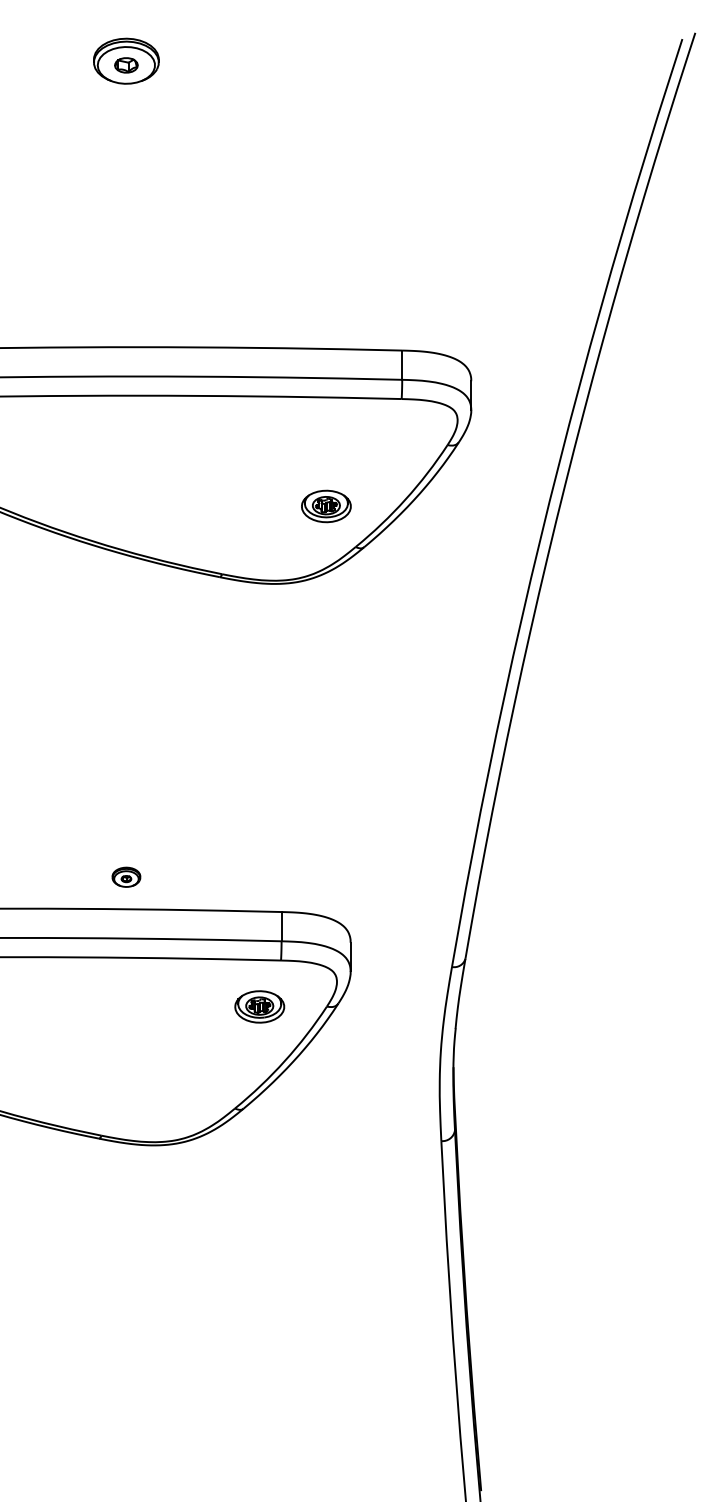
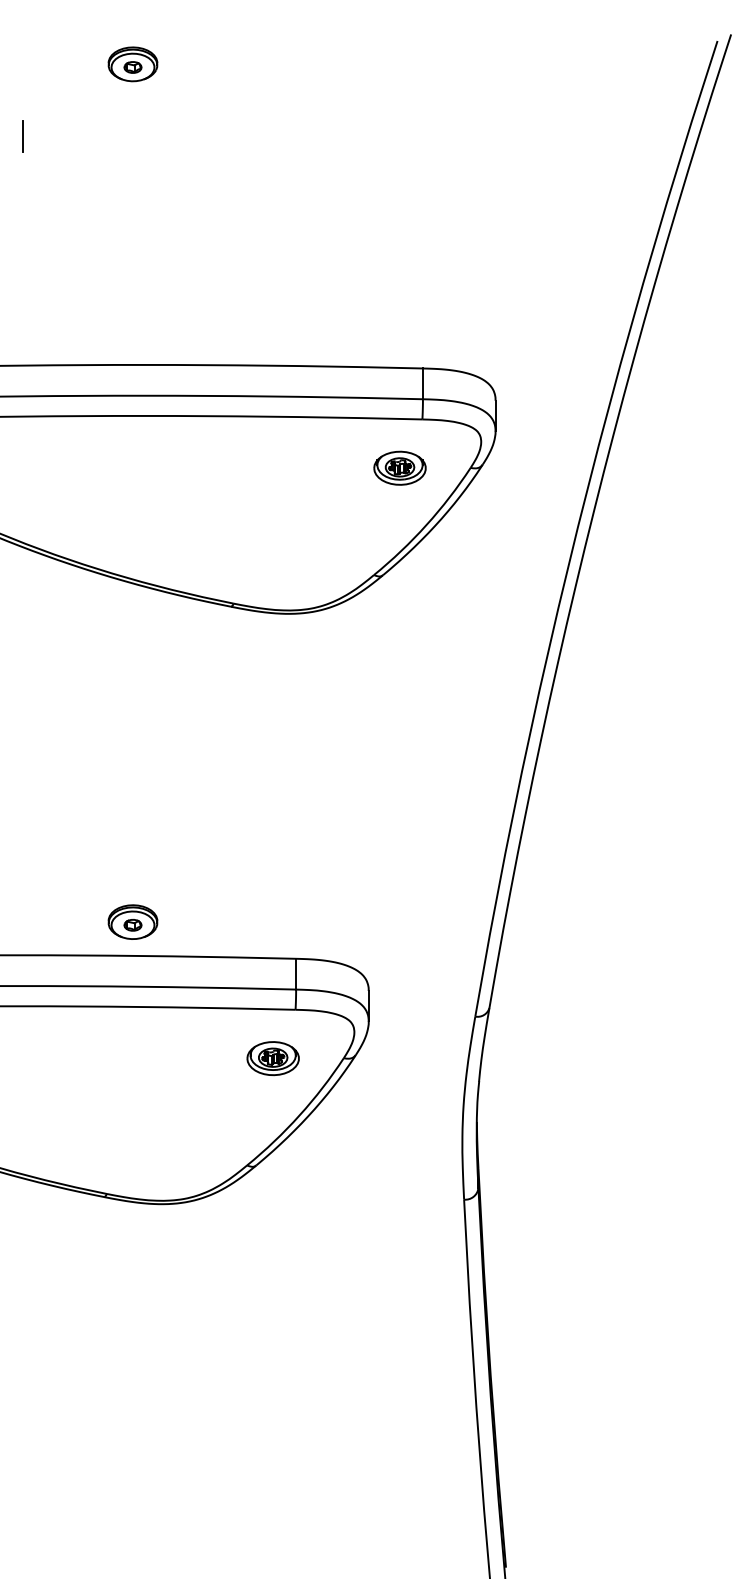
part: (126, 61) -> (133, 64), size x0.71
line: (21, 129) -> (22, 136), added
part: (326, 506) -> (400, 468), moved
part: (126, 877) -> (133, 922), size x1.67

